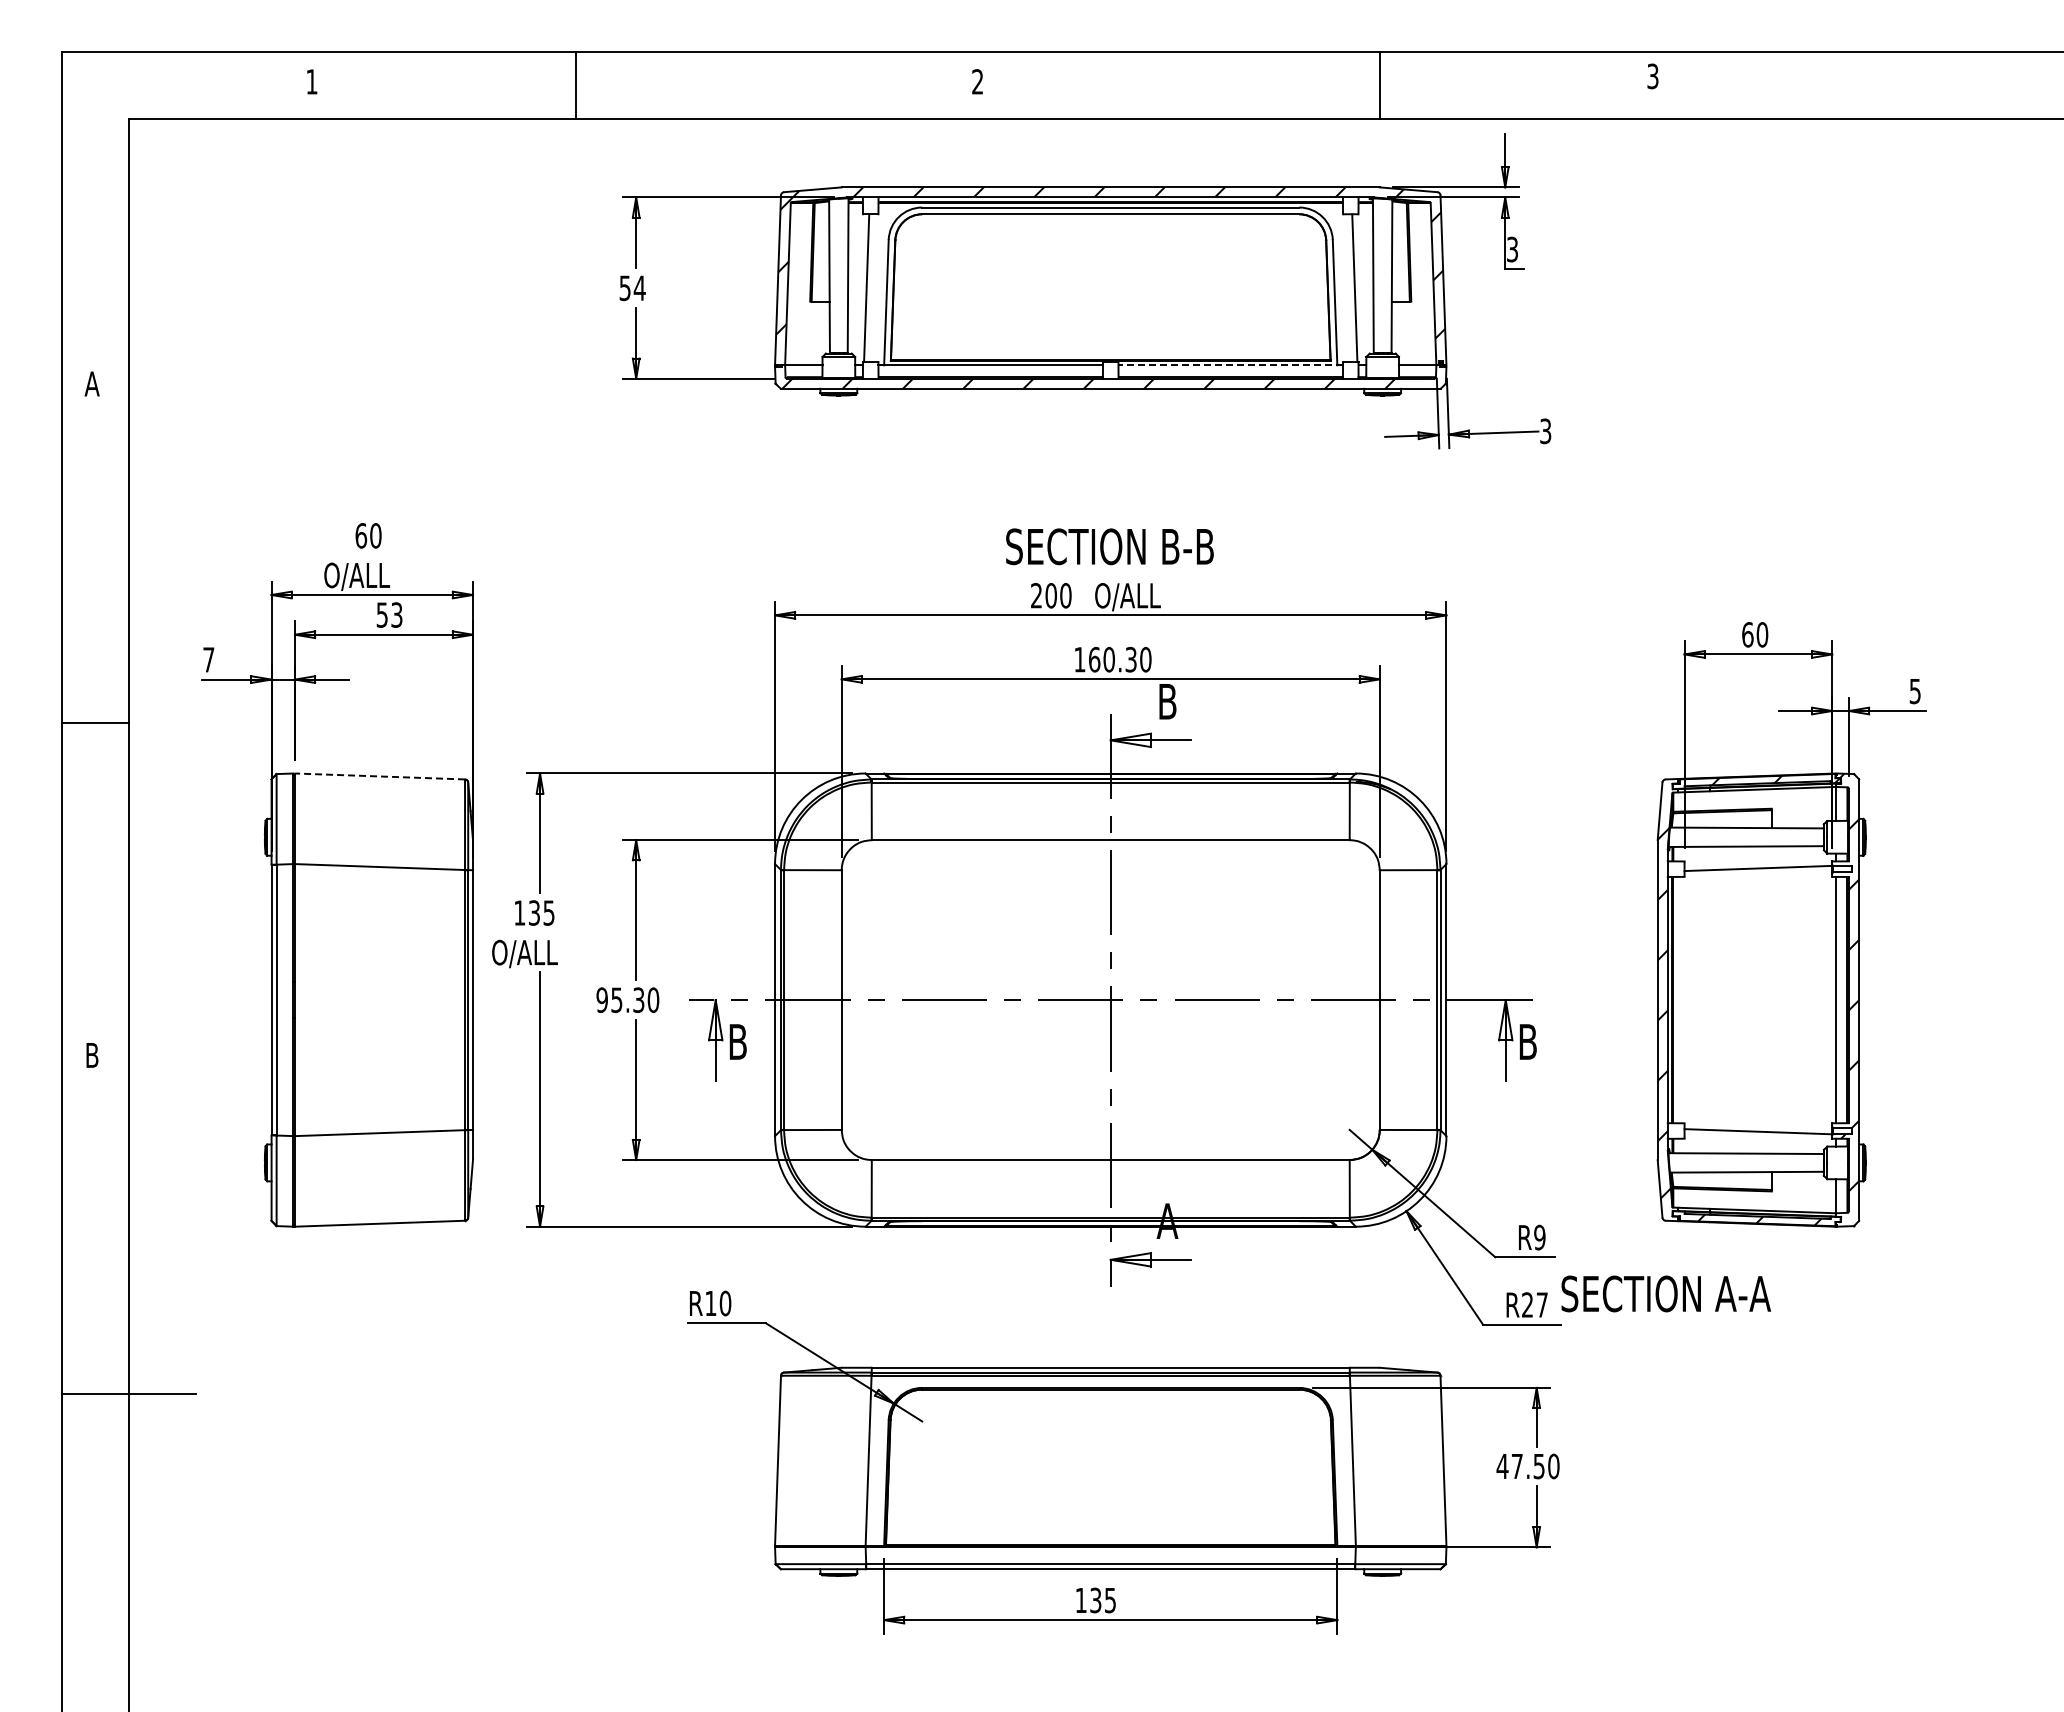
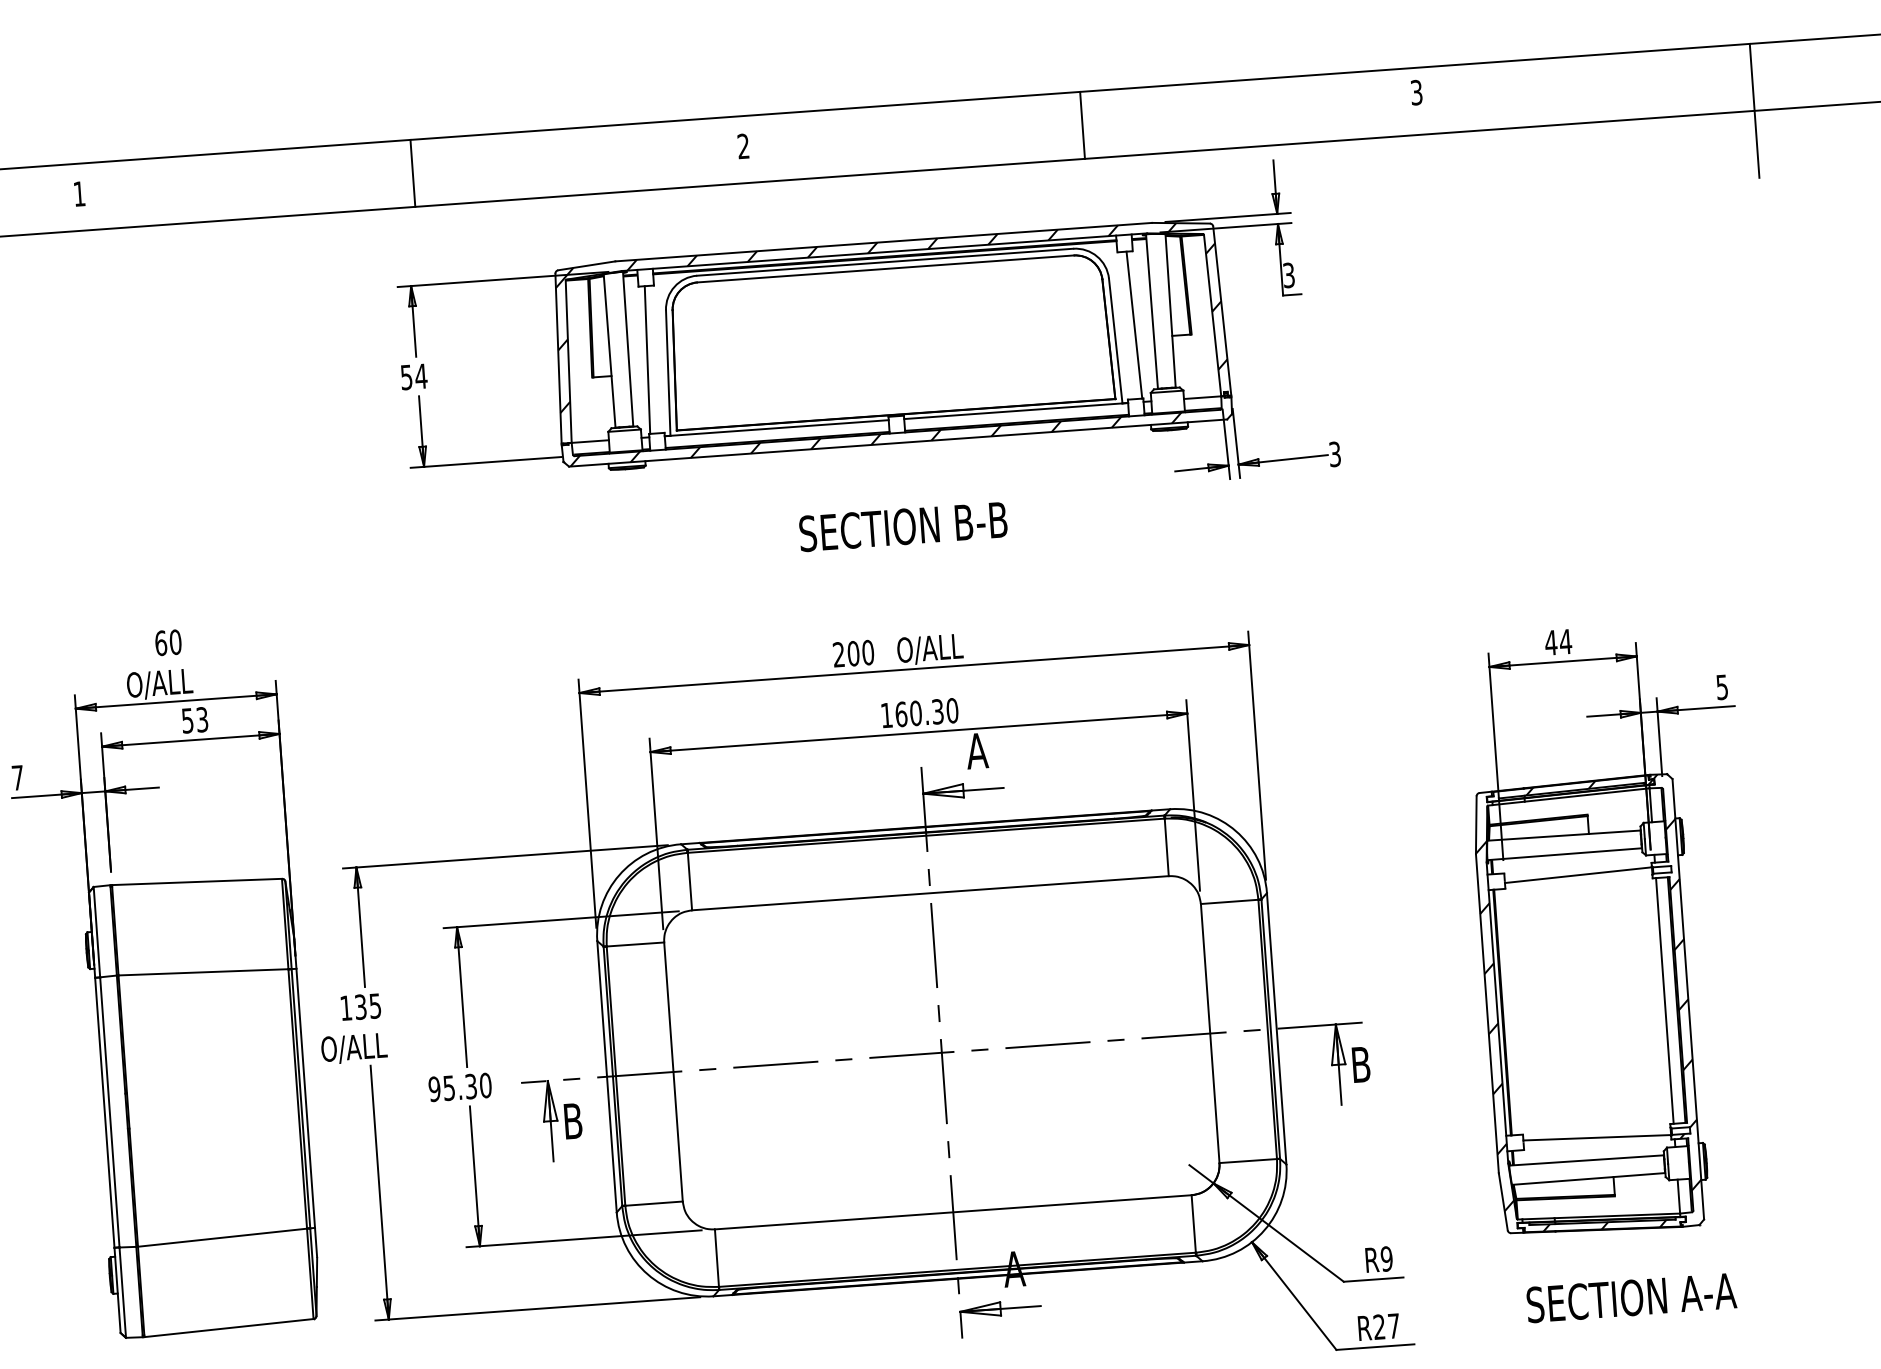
line: (576, 84) -> (413, 172), moved
line: (1380, 84) -> (1082, 124), moved
line: (1988, 118) -> (1754, 110), added
line: (1230, 365) -> (1015, 411), dashed -> solid
text: (1109, 546) -> (902, 526), moved
text: (1754, 634) -> (1557, 642), 60 -> 44
text: (1167, 701) -> (977, 750), B -> A
line: (379, 776) -> (196, 882), dashed -> solid
text: (1665, 1293) -> (1630, 1297), moved

